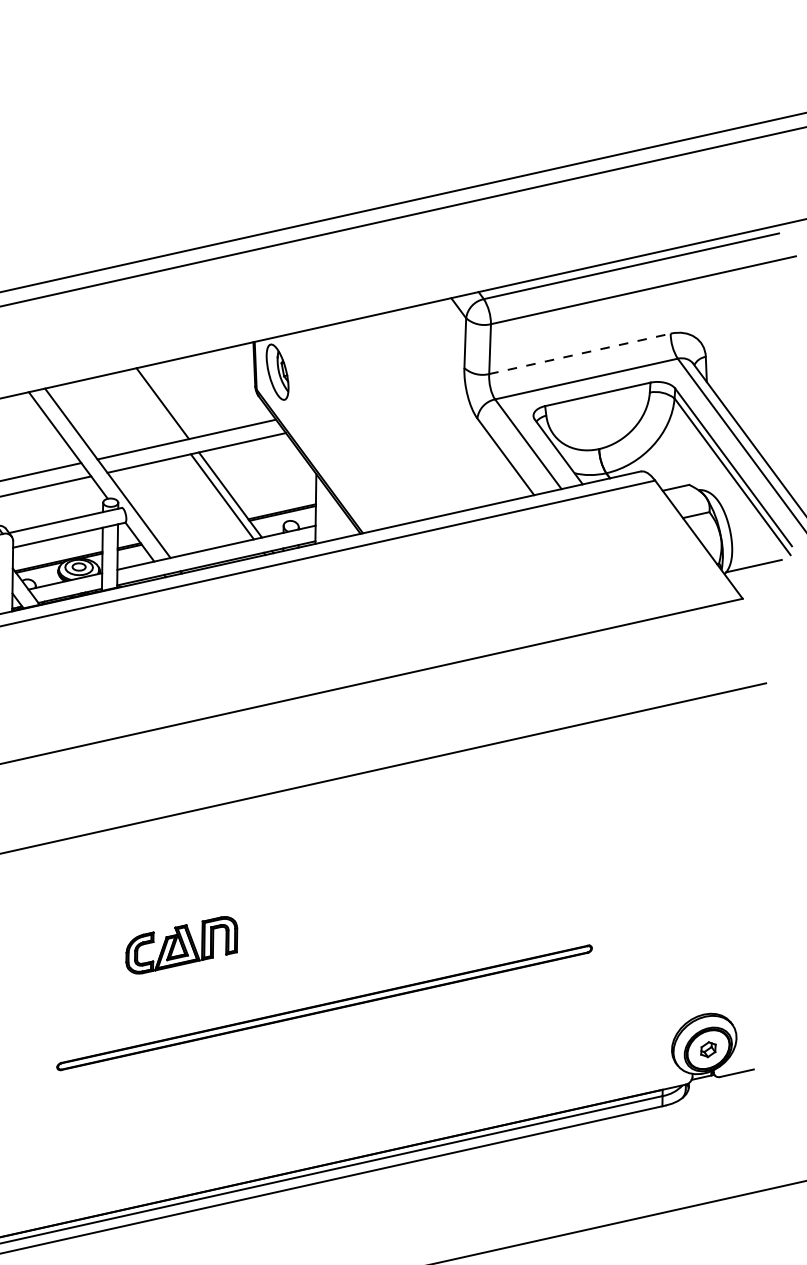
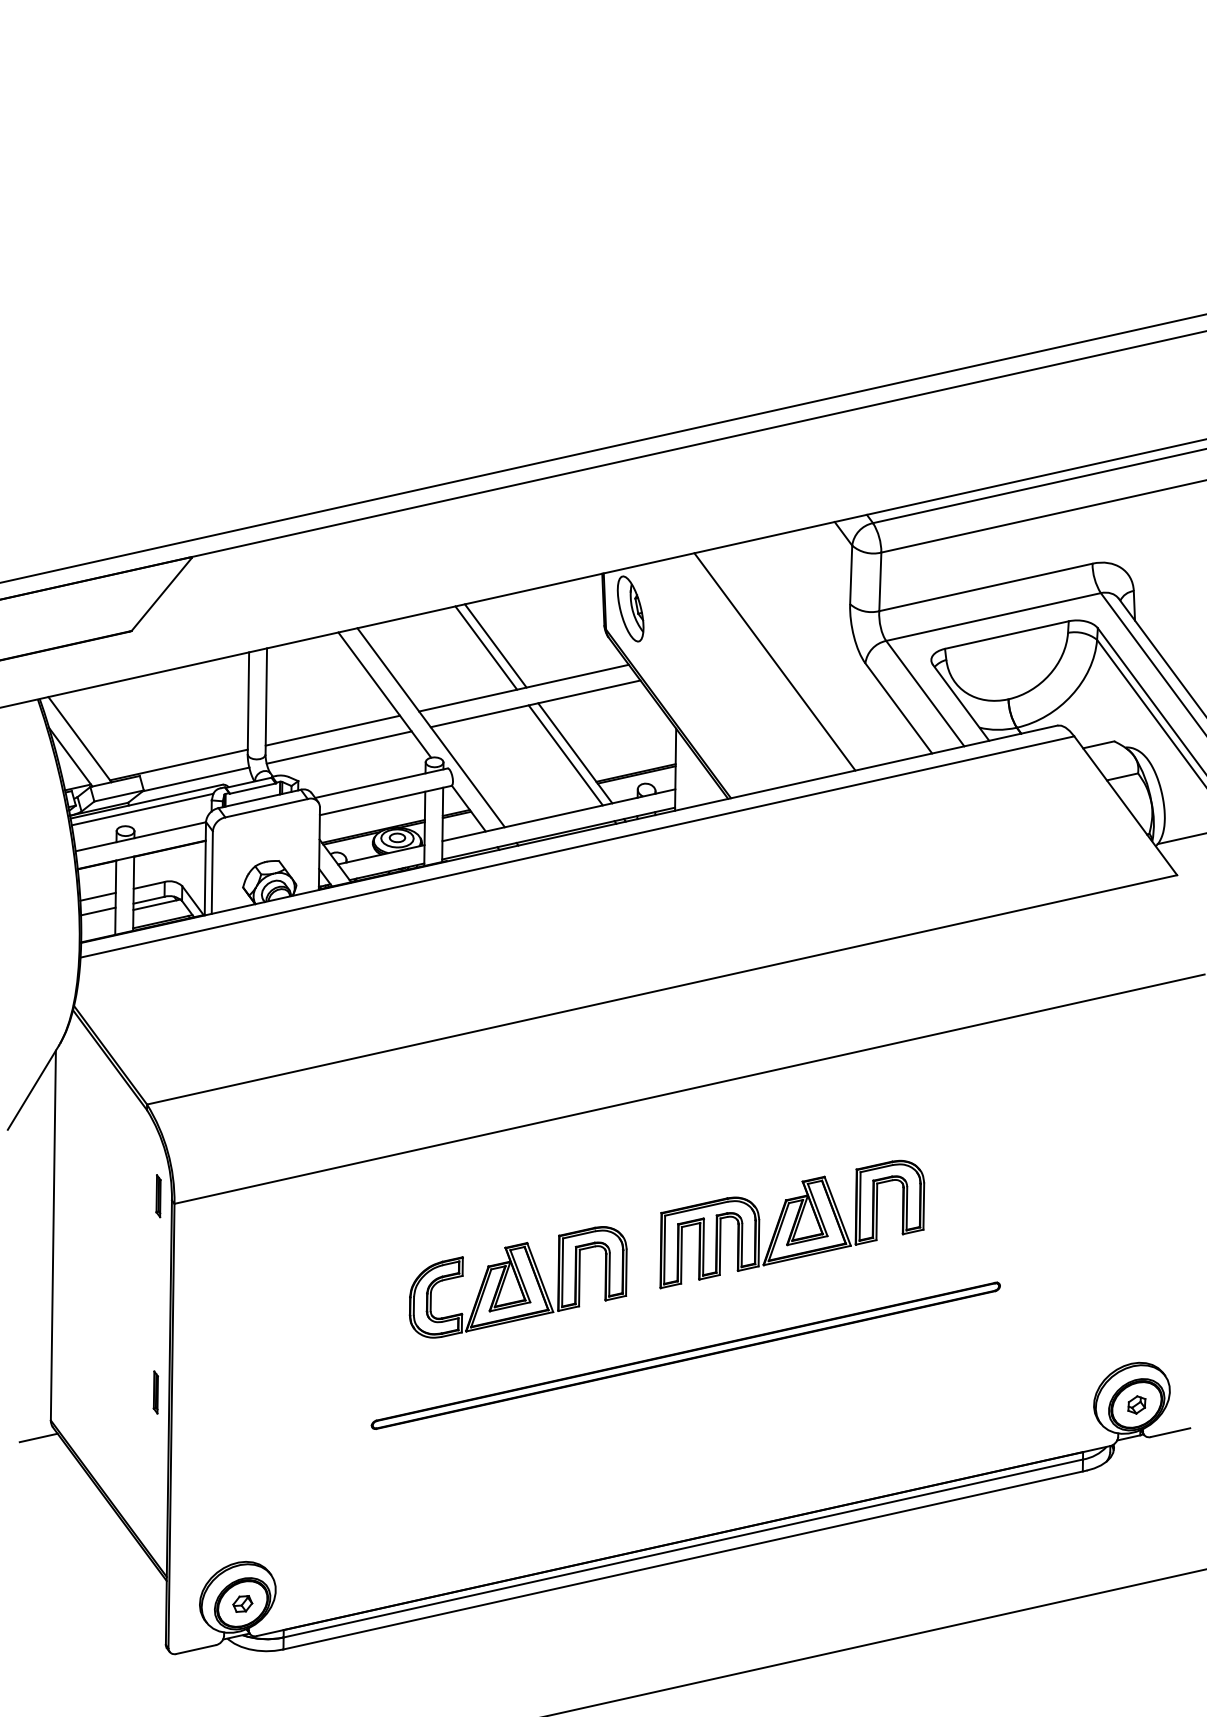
line: (580, 353) -> (986, 587), dashed -> solid
line: (154, 404) -> (486, 647), added
line: (400, 416) -> (774, 661), added
part: (415, 896) -> (792, 1224), added
part: (181, 945) -> (517, 1282), size x1.67

